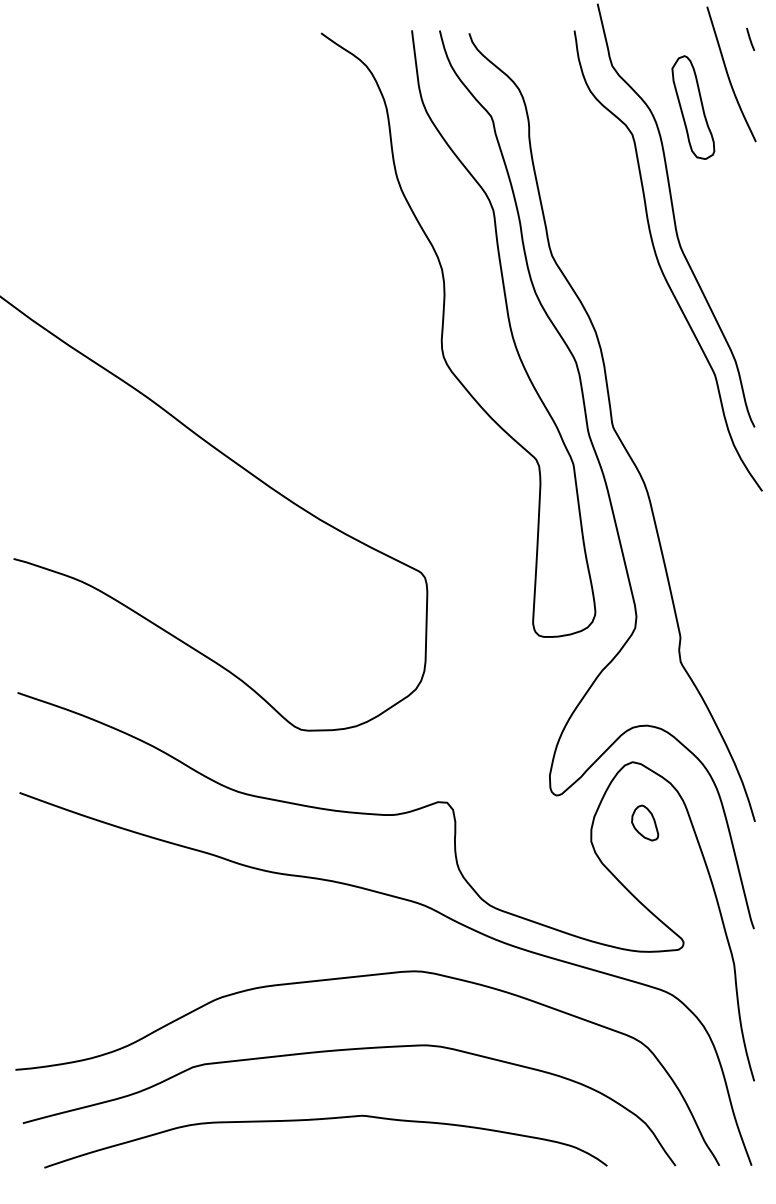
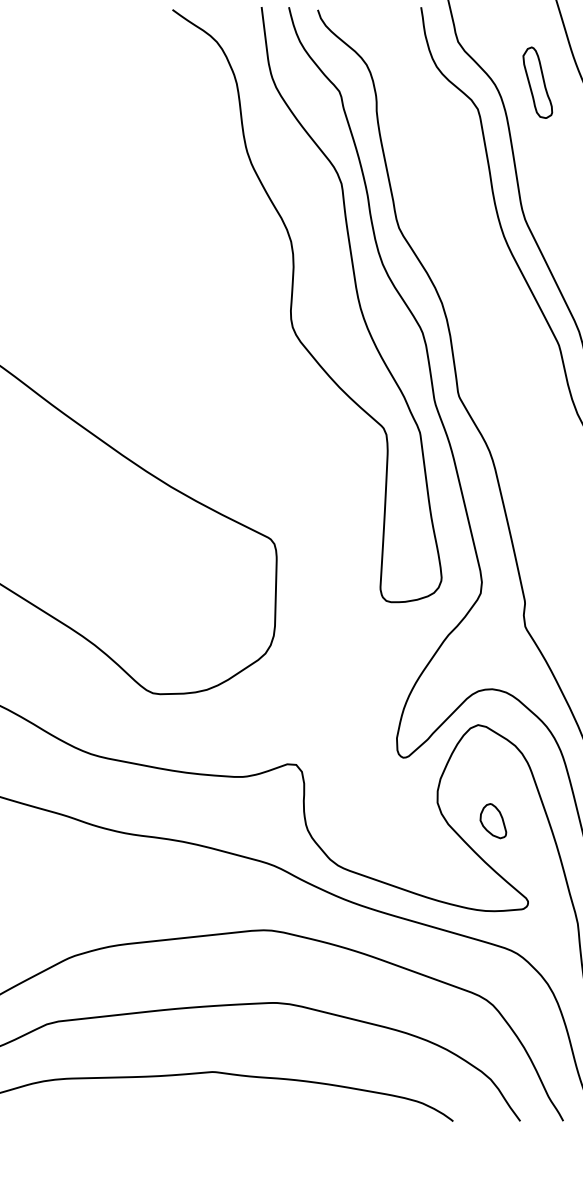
part: (693, 107) -> (537, 82), size x0.7
part: (645, 822) -> (493, 820), moved

